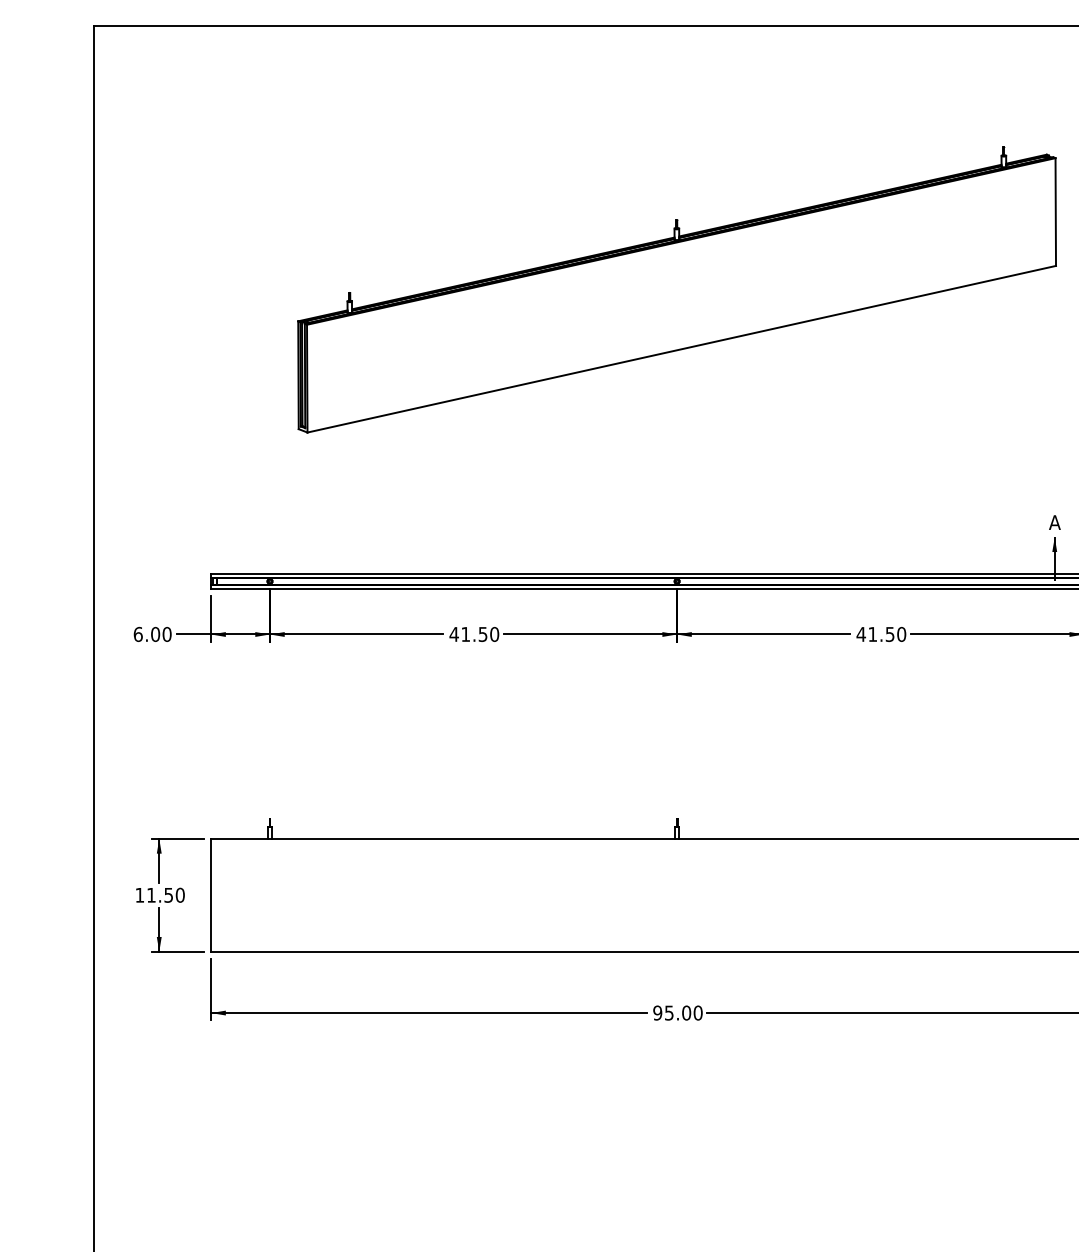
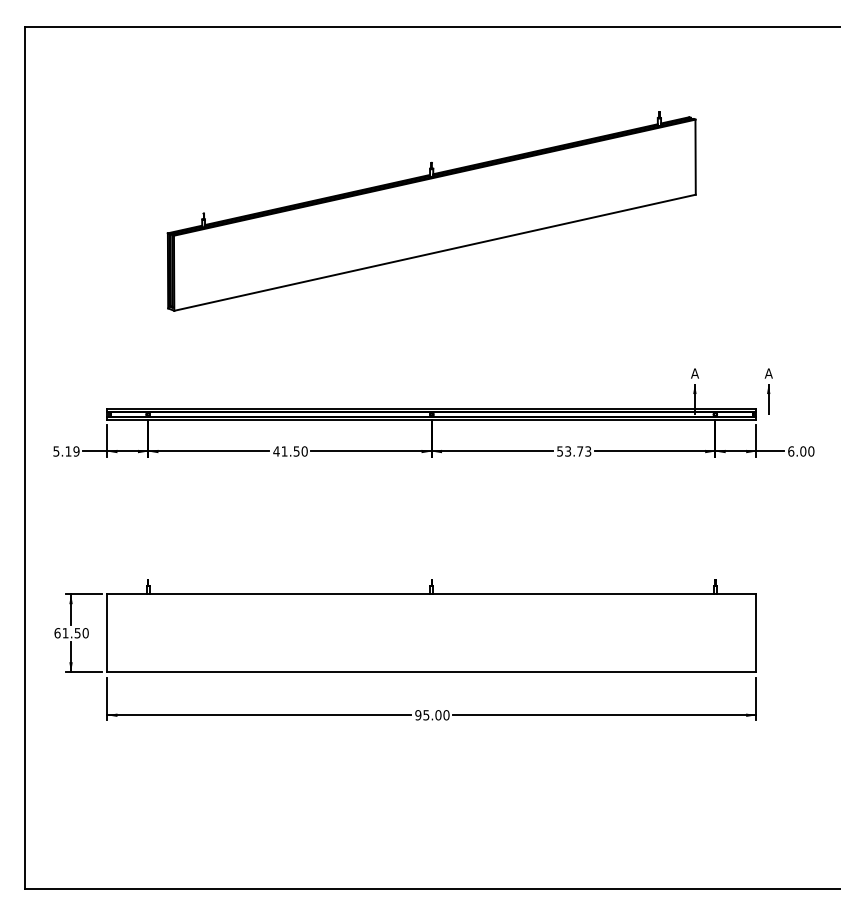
text: (152, 634) -> (66, 451), 6.00 -> 5.19
text: (880, 634) -> (573, 451), 41.50 -> 53.73
text: (139, 895) -> (57, 633), 11.50 -> 61.50

